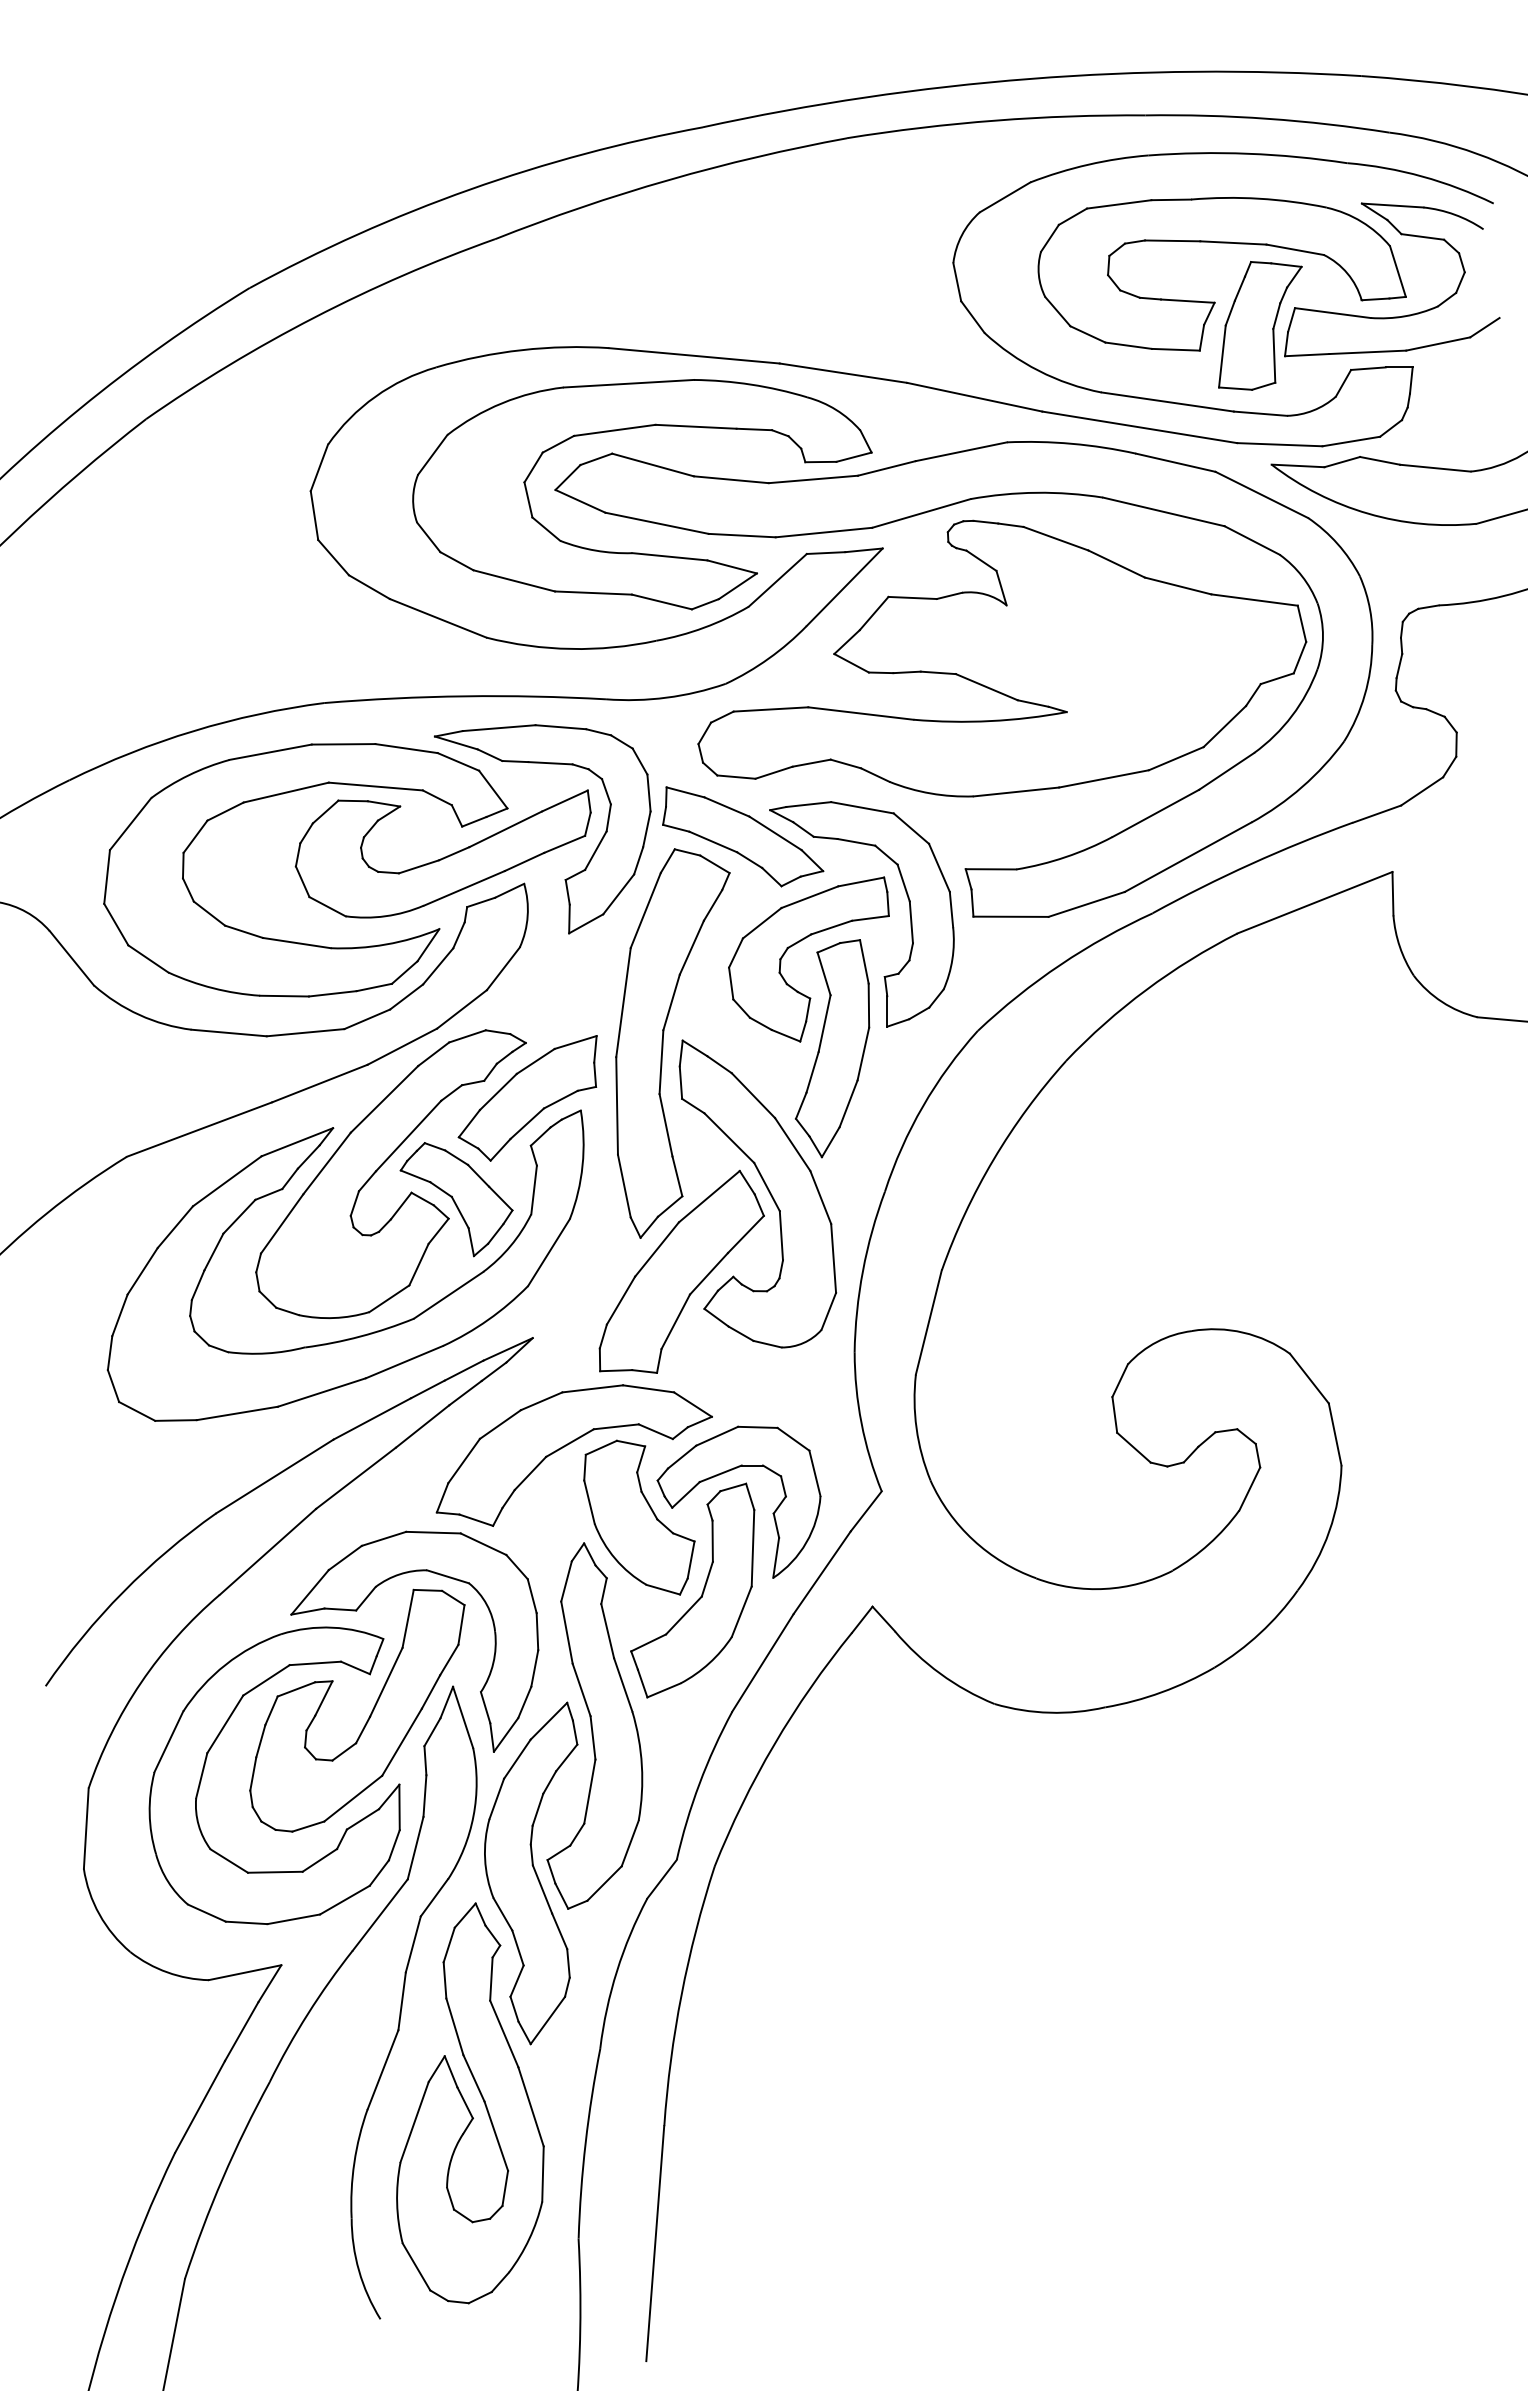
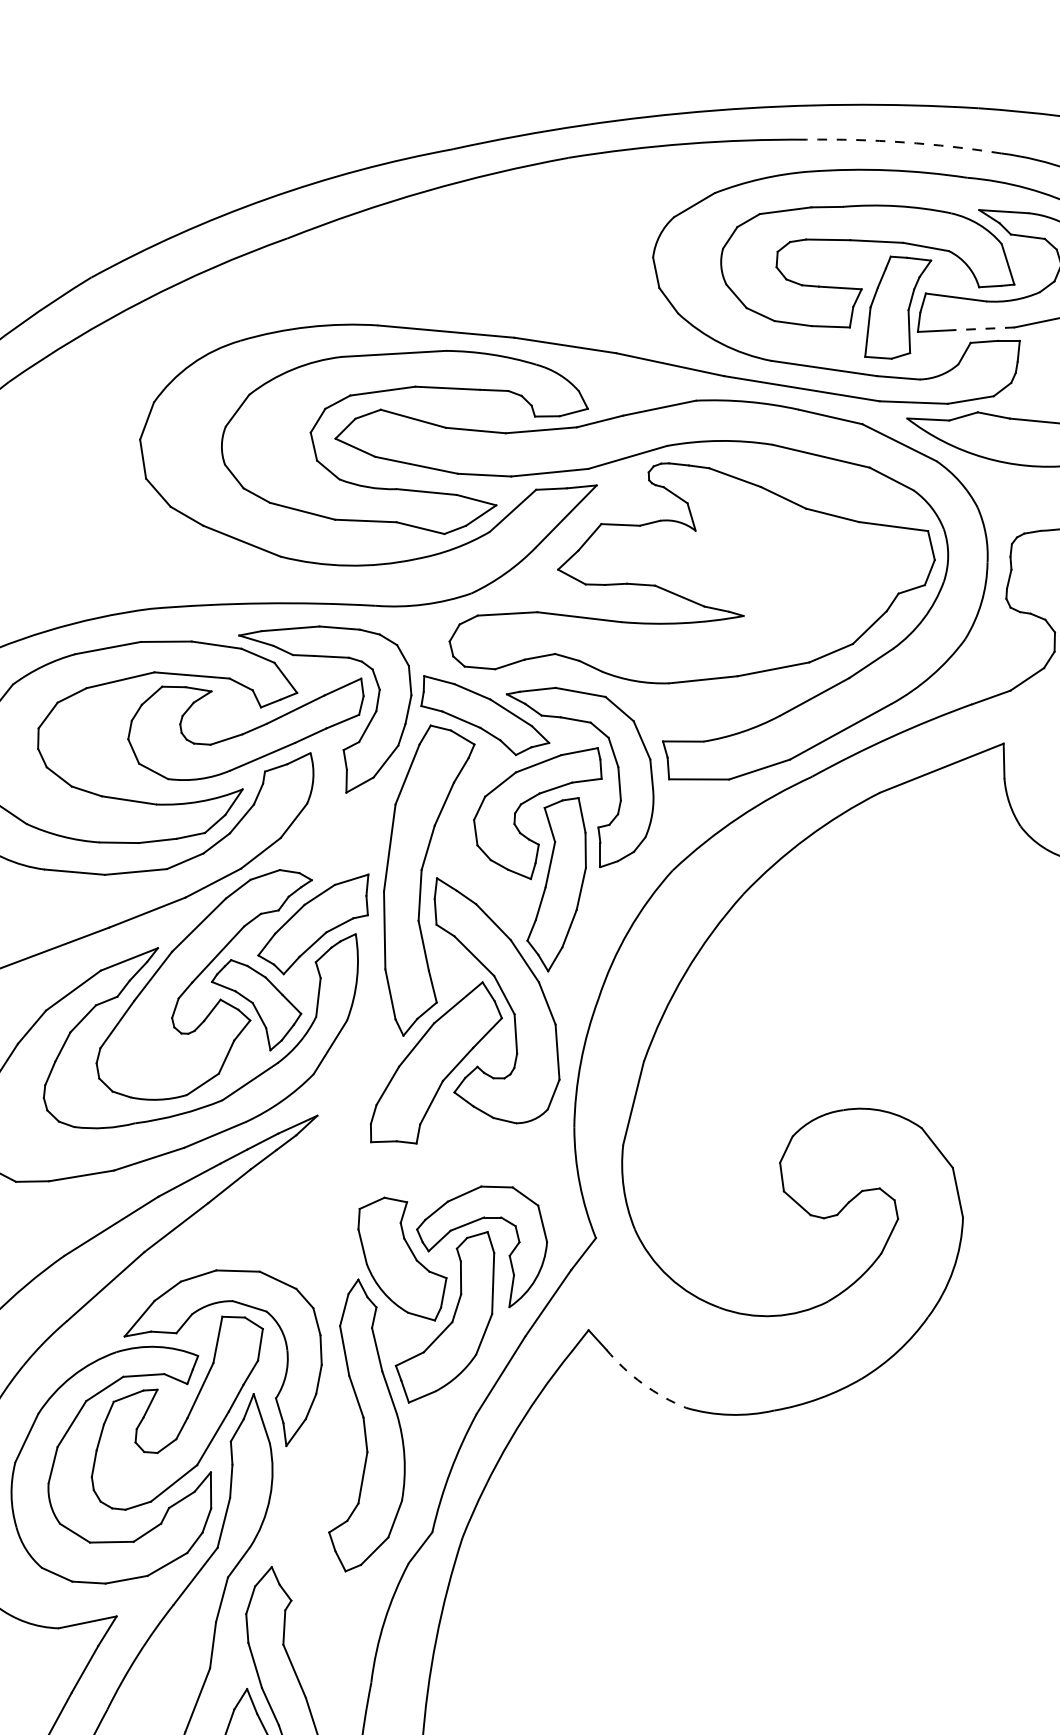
arc: (1267, 118) -> (903, 142), solid -> dashed
line: (1367, 352) -> (983, 328), solid -> dashed
part: (566, 1446) -> (344, 1202), removed
arc: (940, 1673) -> (642, 1383), solid -> dashed
part: (531, 1873) -> (316, 1543), removed

